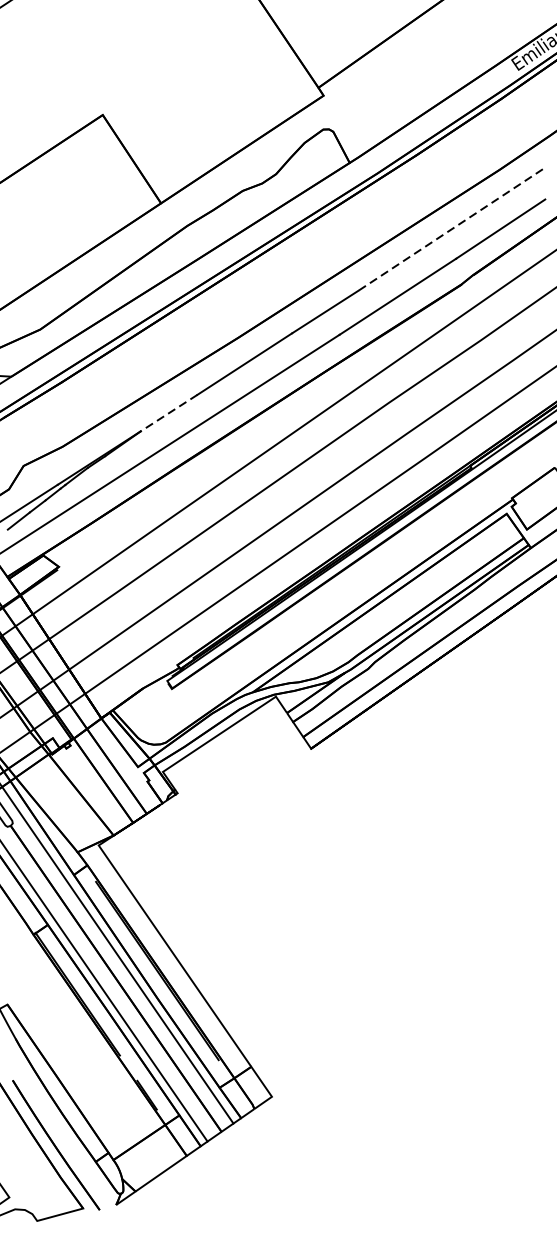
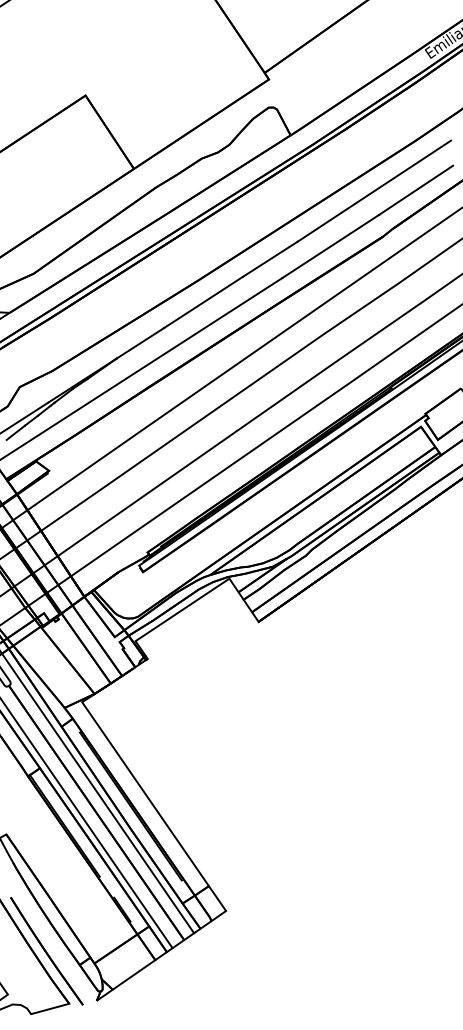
line: (450, 230) -> (374, 191), dashed -> solid
line: (168, 413) -> (140, 343), dashed -> solid

